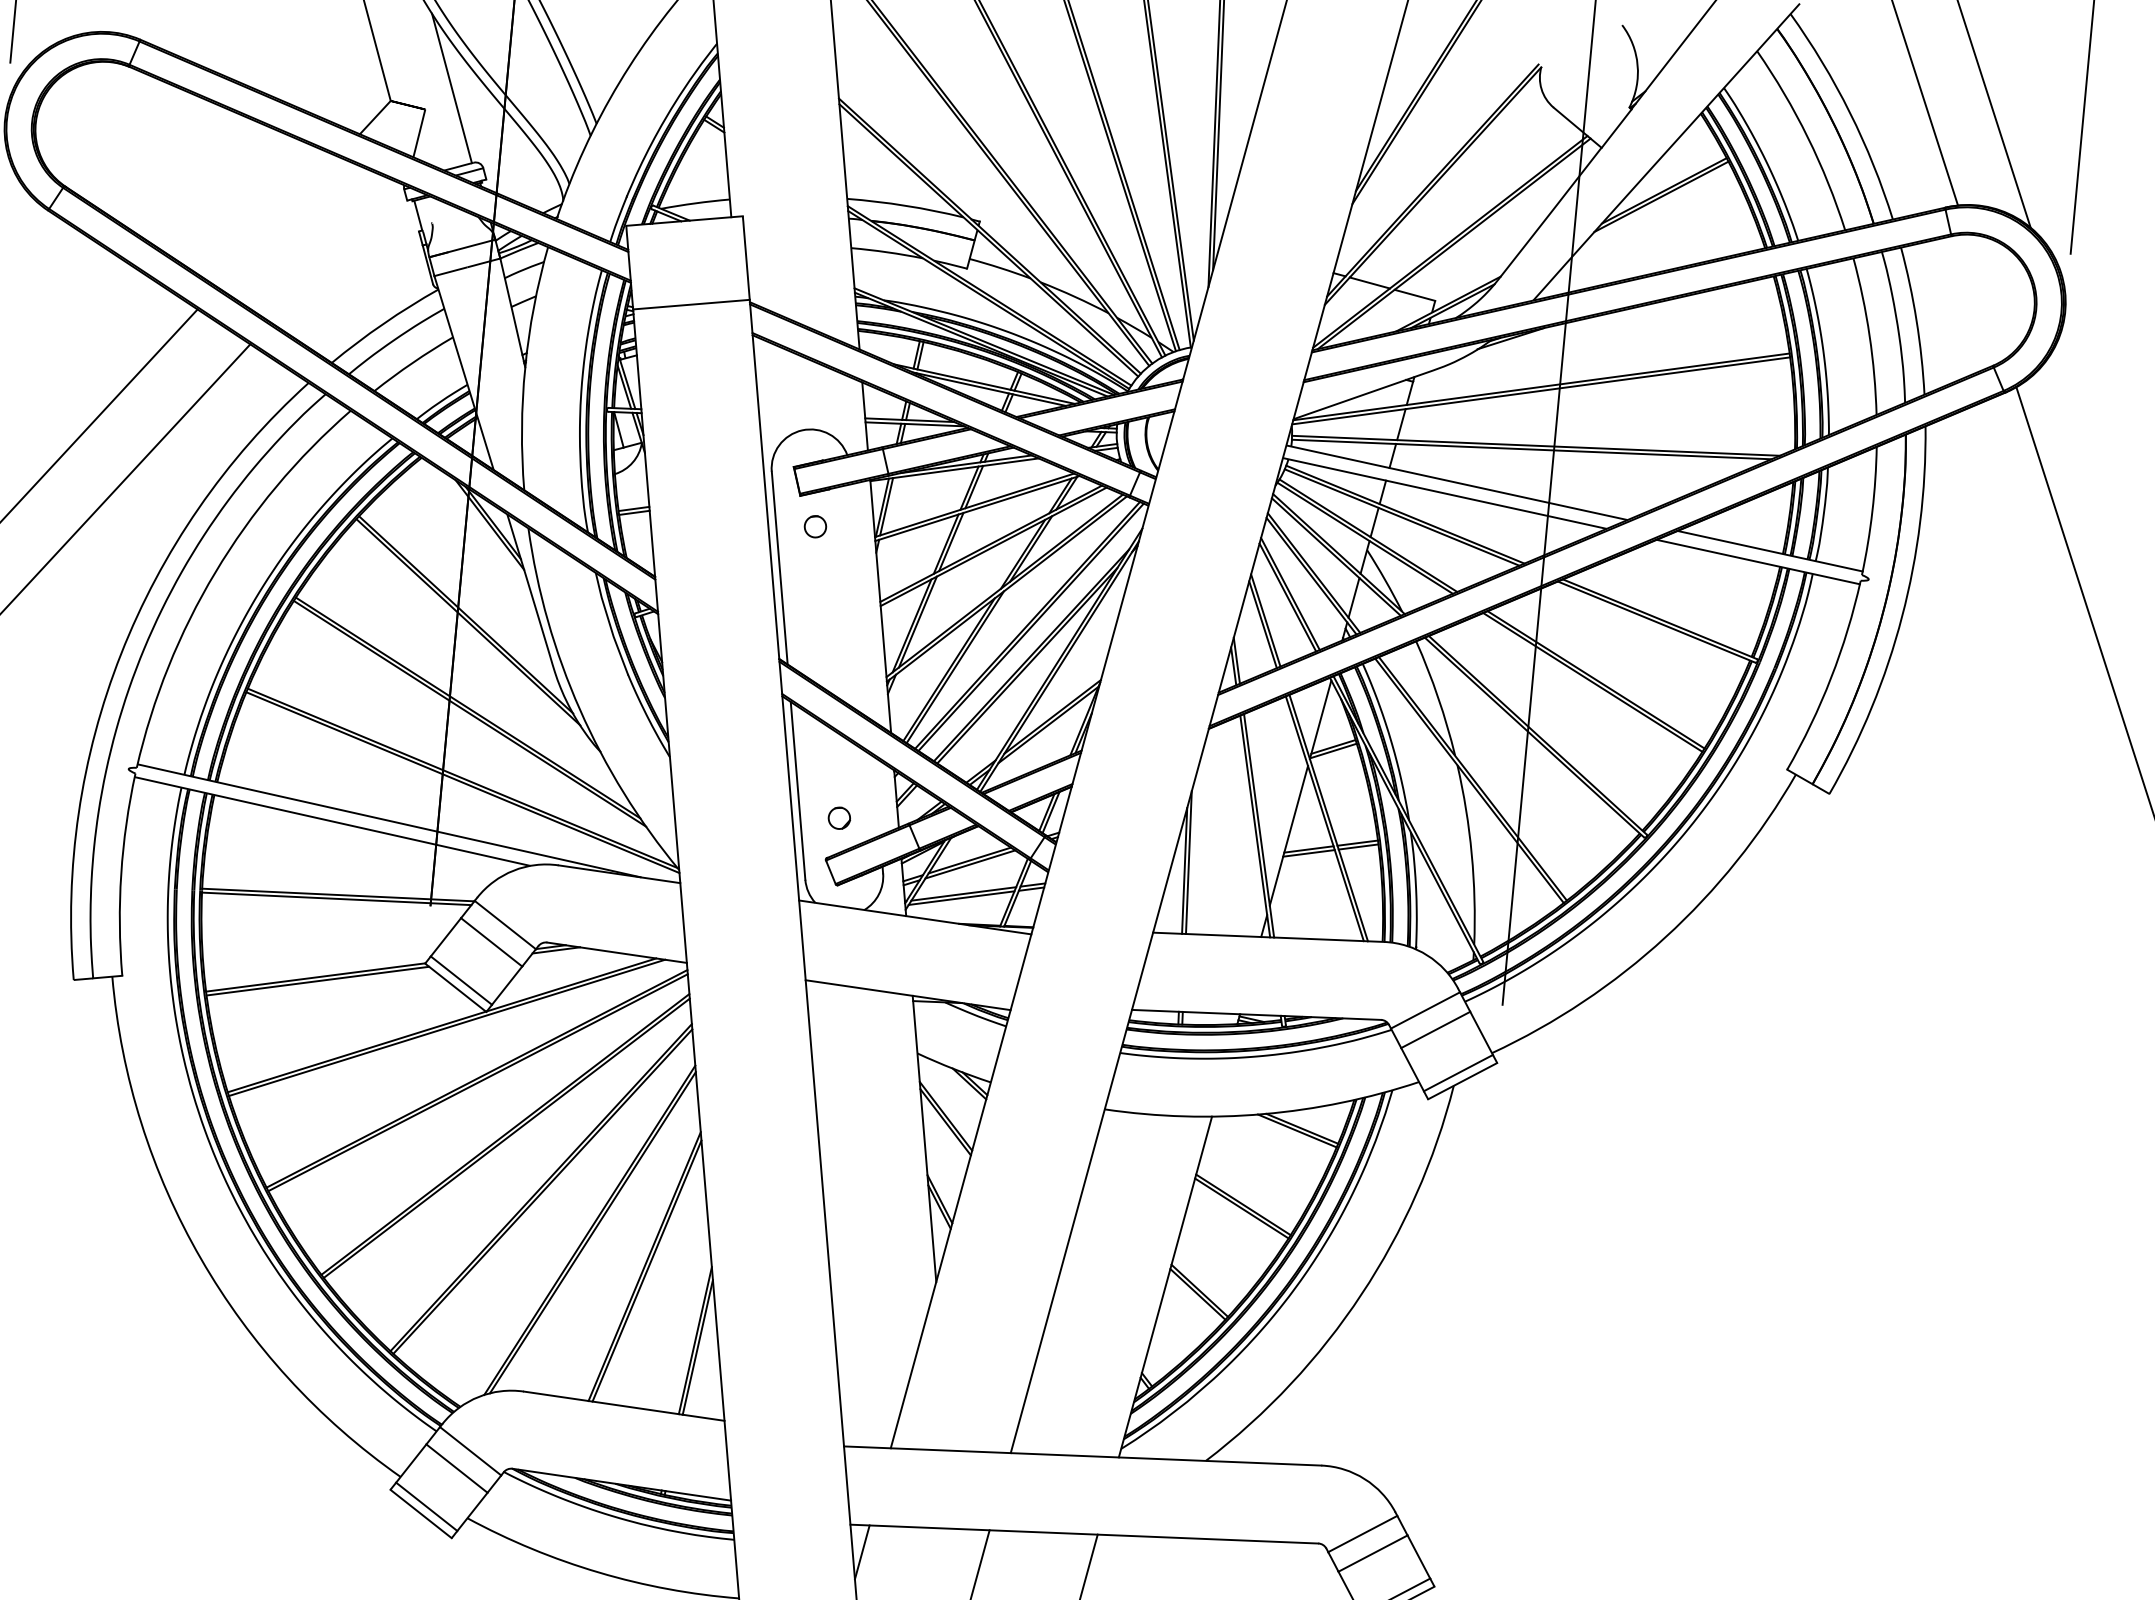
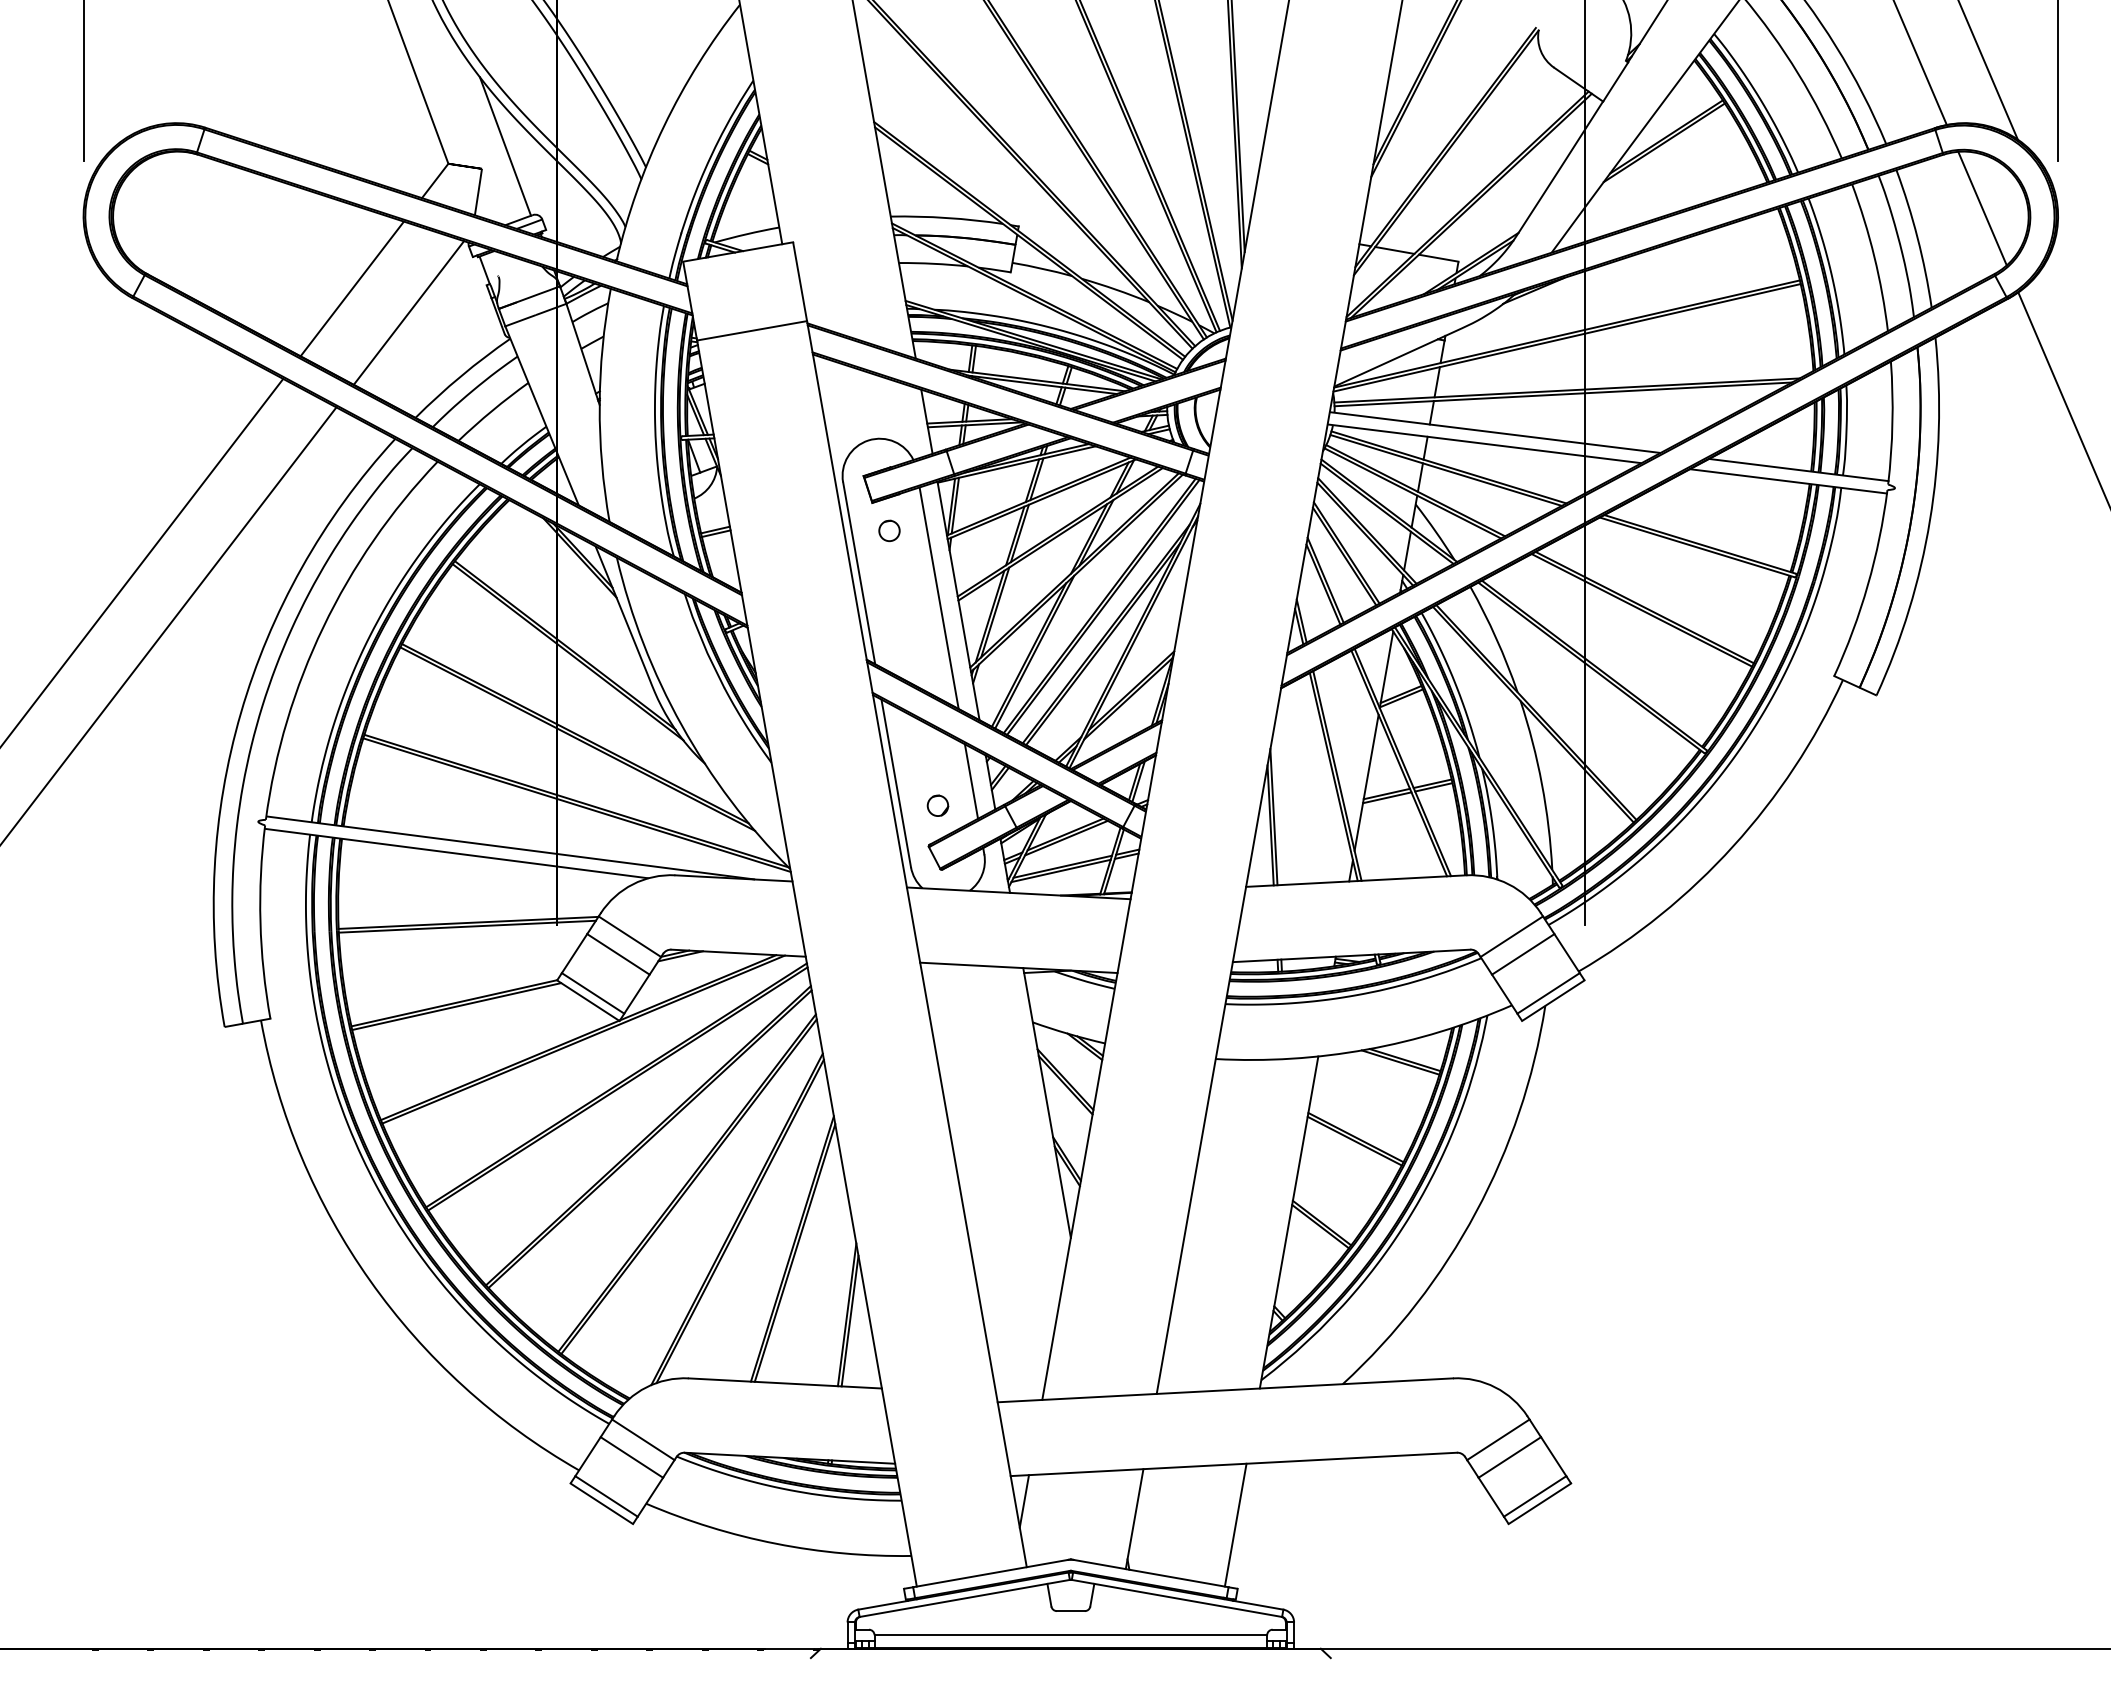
line: (277, 221) -> (351, 288), added
line: (334, 252) -> (408, 312), added
line: (1987, 296) -> (1982, 208), added
line: (860, 600) -> (938, 597), added
line: (876, 796) -> (971, 781), added

